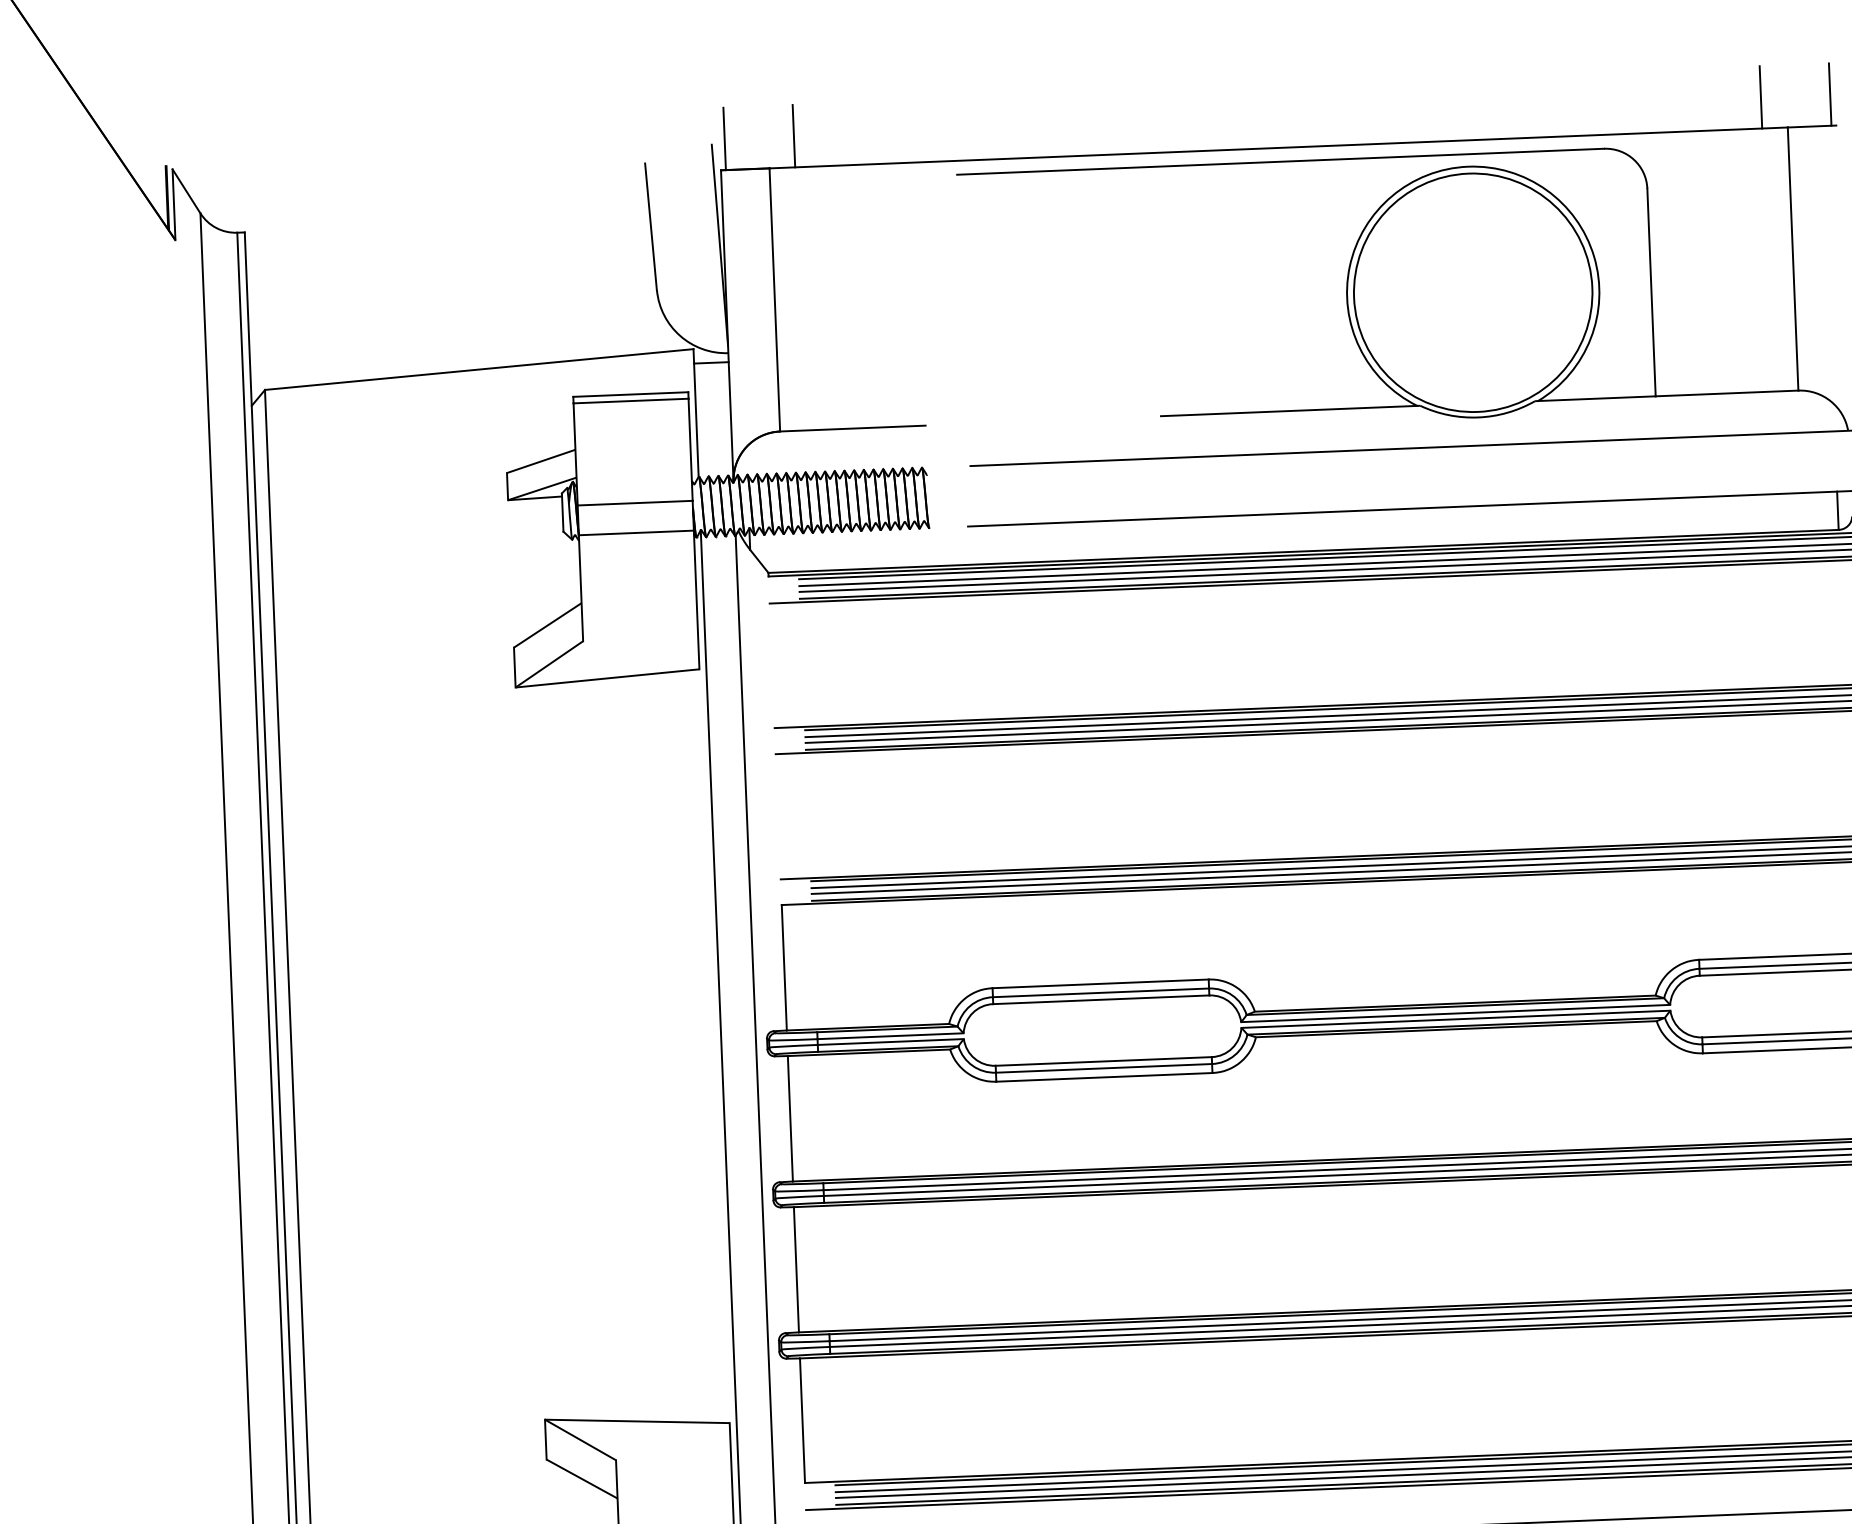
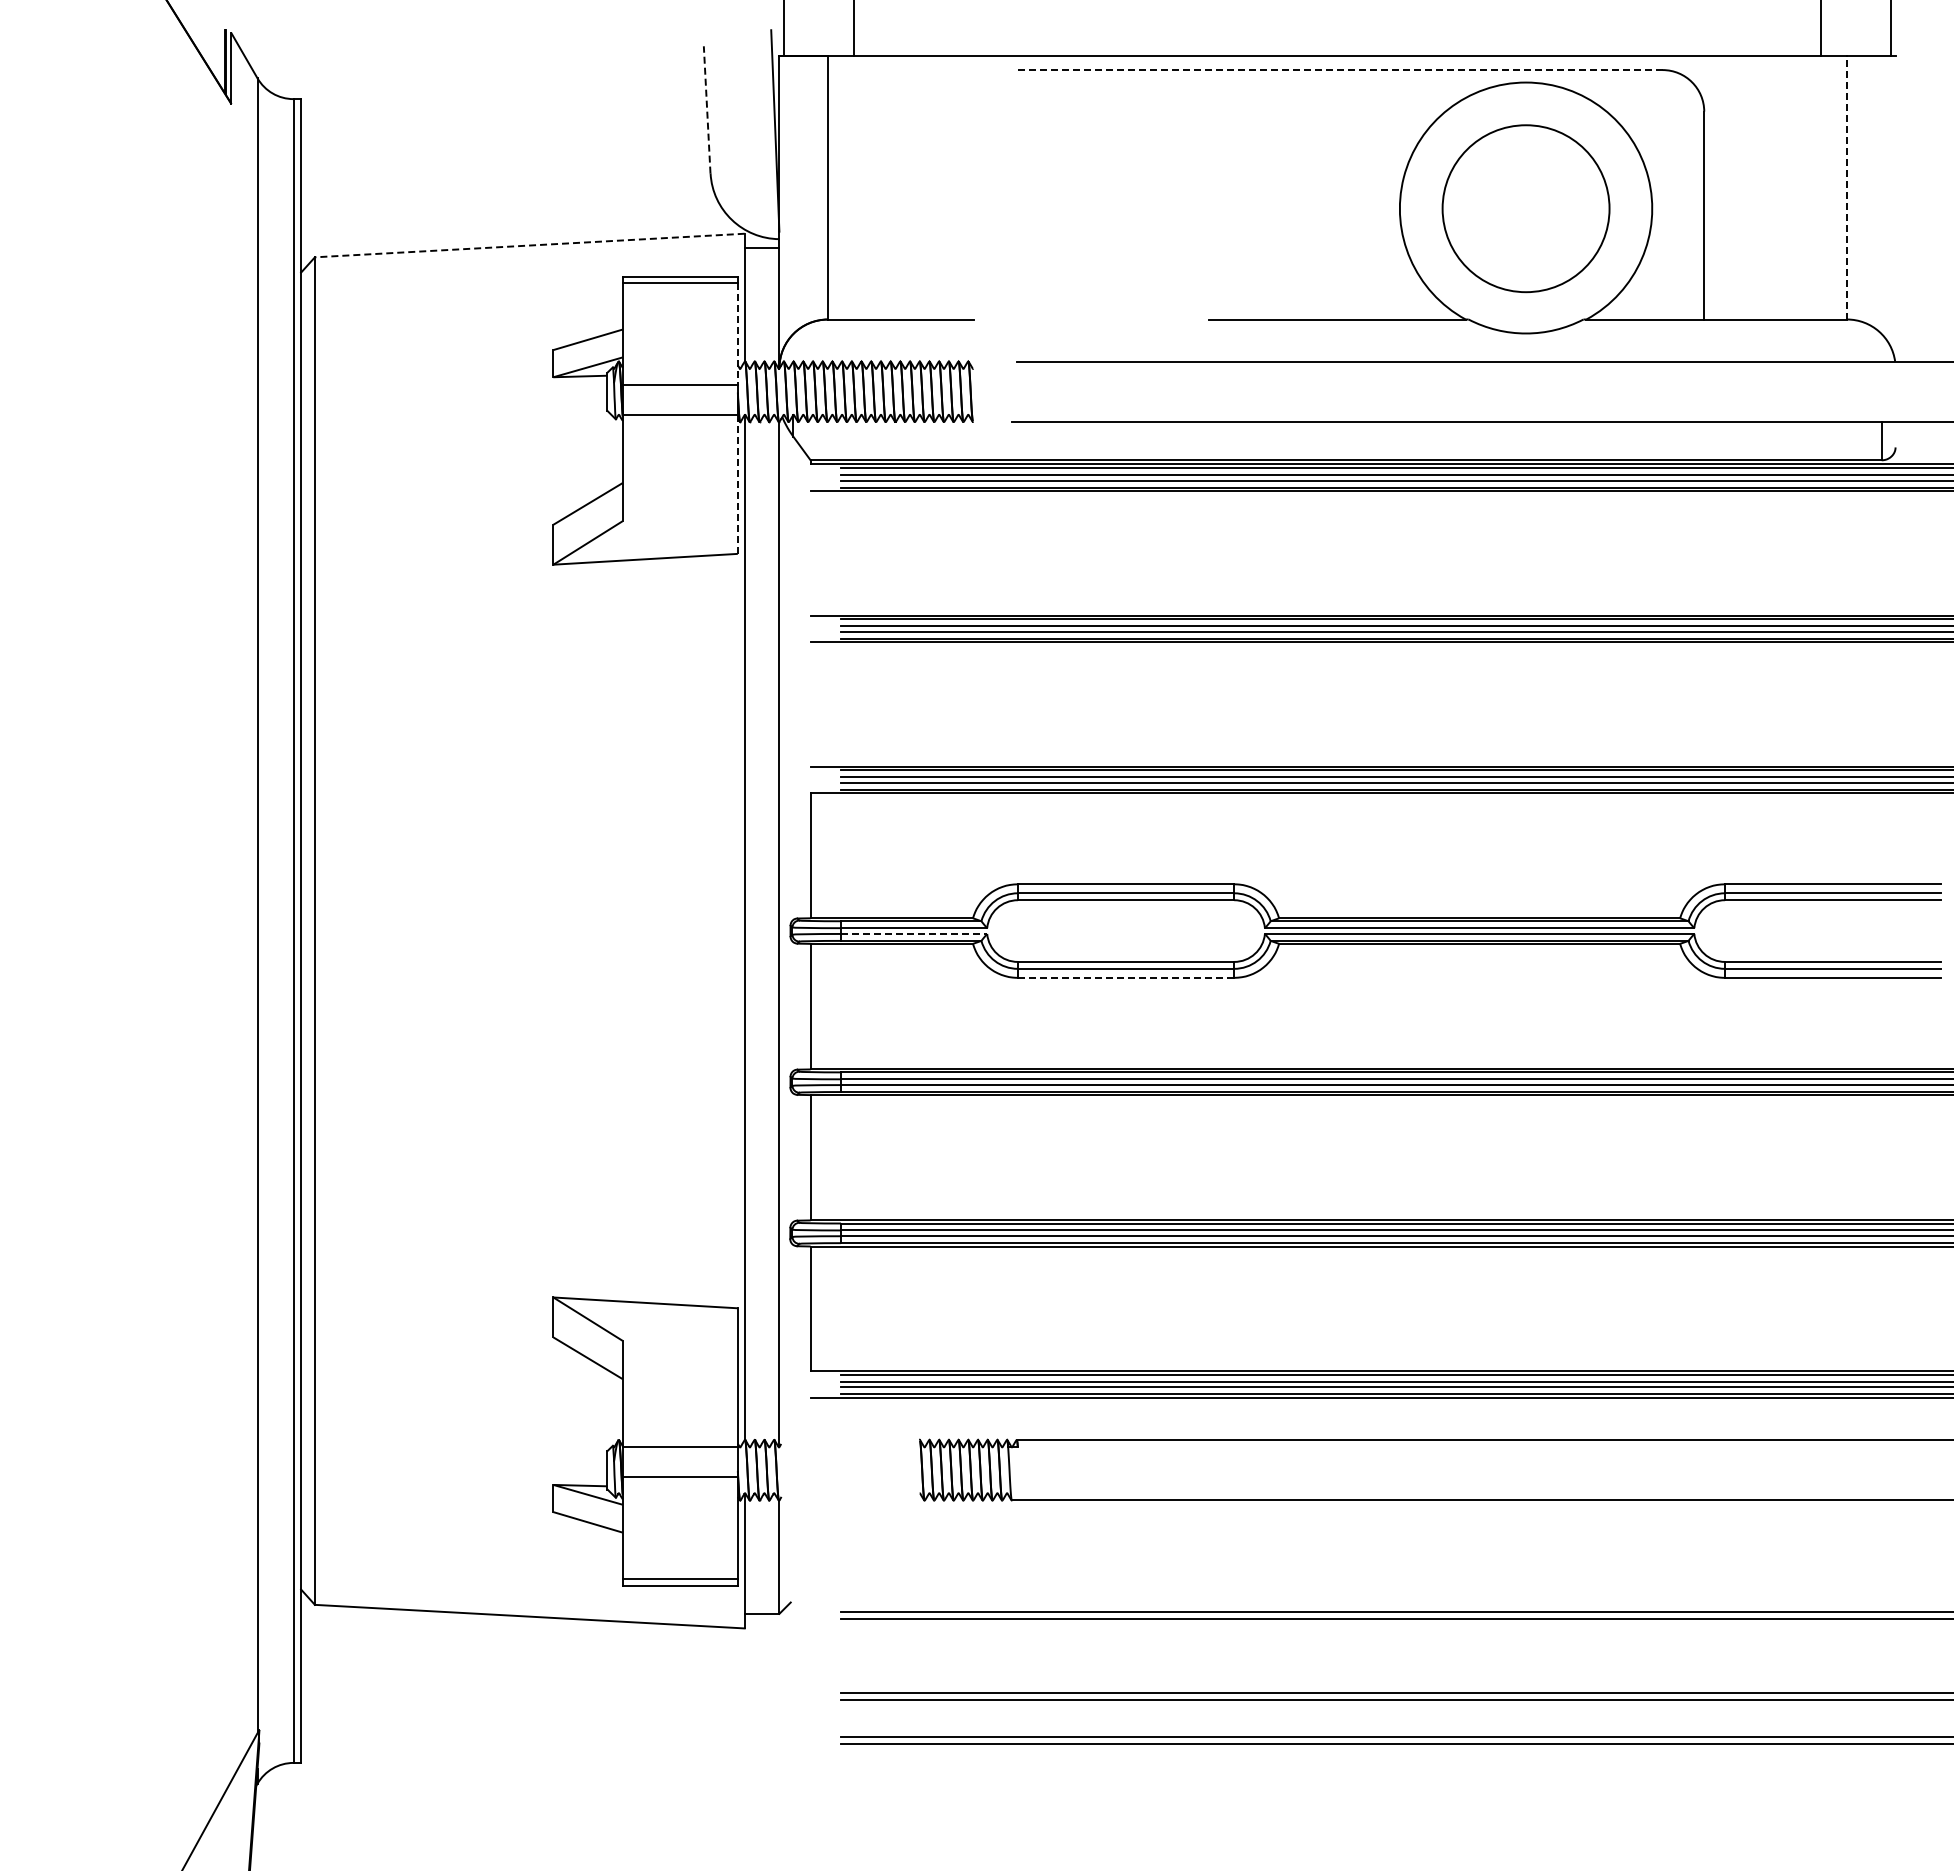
line: (1280, 162) -> (1338, 70), solid -> dashed
line: (651, 226) -> (707, 109), solid -> dashed
line: (1793, 258) -> (1847, 187), solid -> dashed
circle: (1472, 292) -> (1525, 208), size x0.7
line: (478, 369) -> (529, 245), solid -> dashed
line: (690, 450) -> (737, 334), solid -> dashed
line: (696, 600) -> (737, 485), solid -> dashed
line: (891, 1041) -> (914, 933), solid -> dashed
line: (1104, 1076) -> (1126, 977), solid -> dashed

